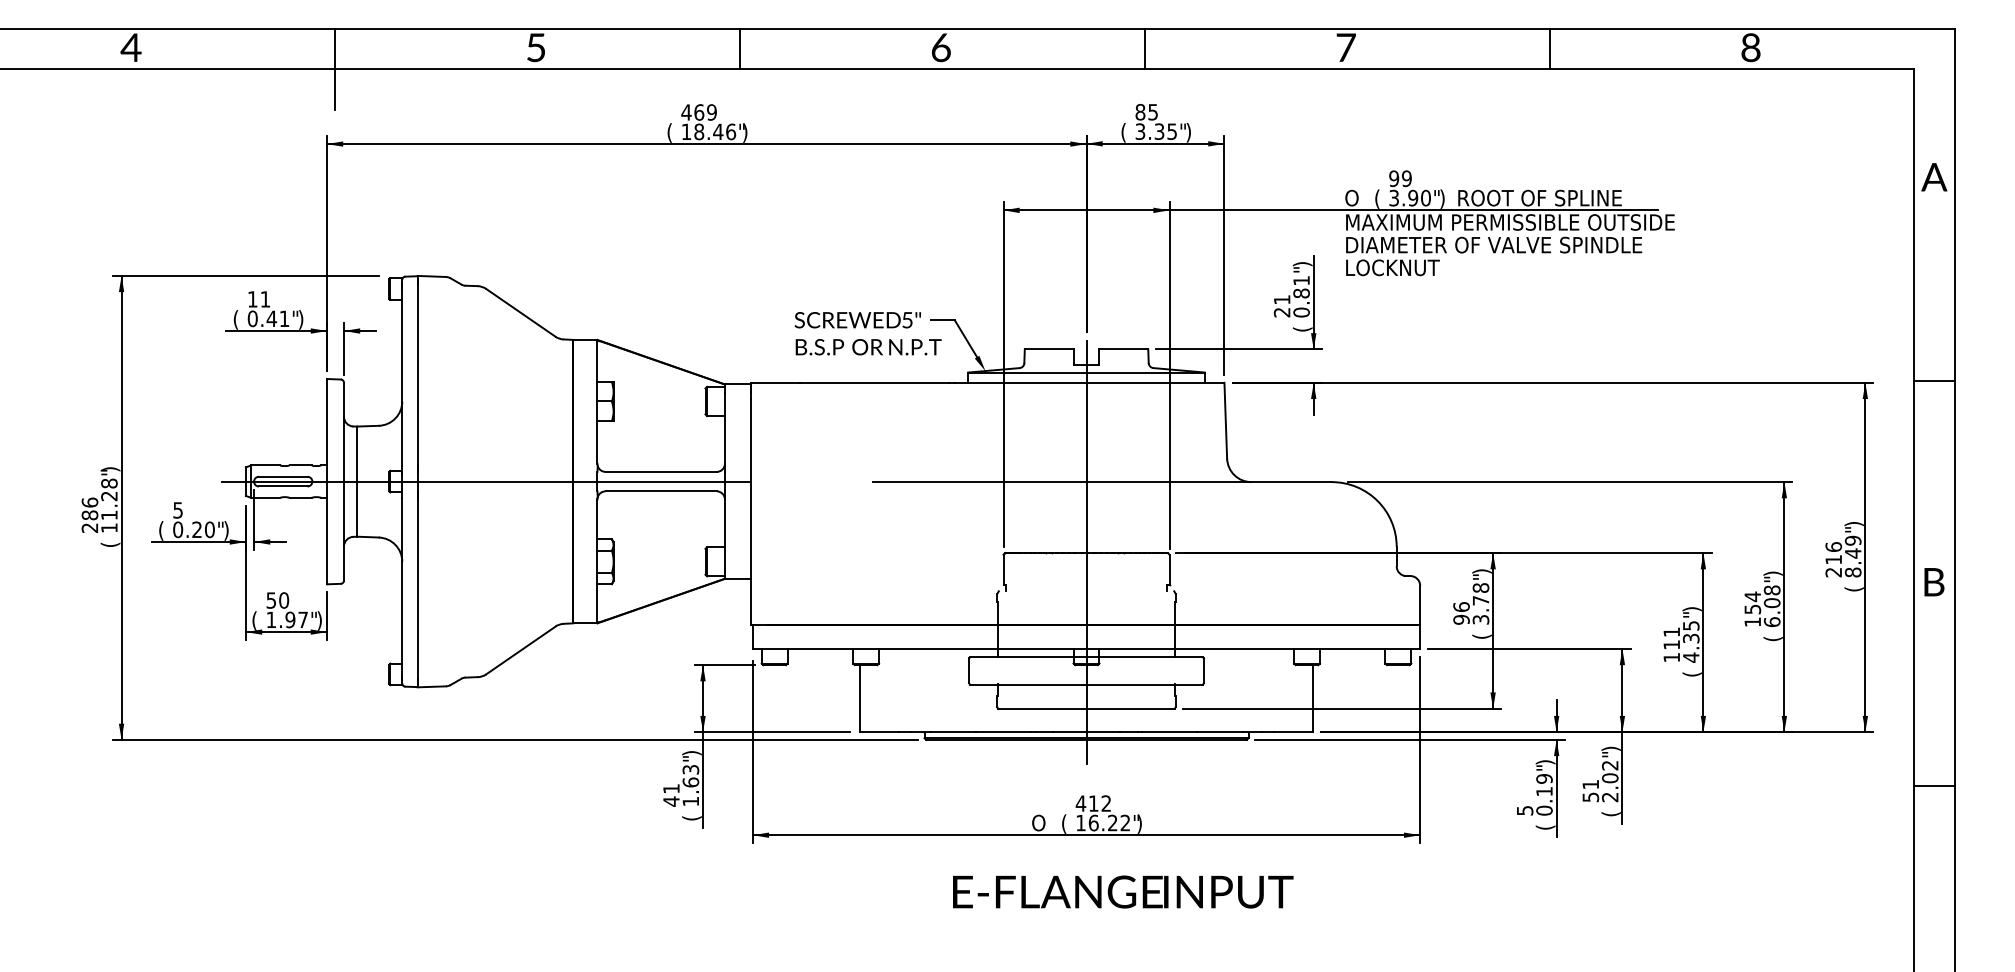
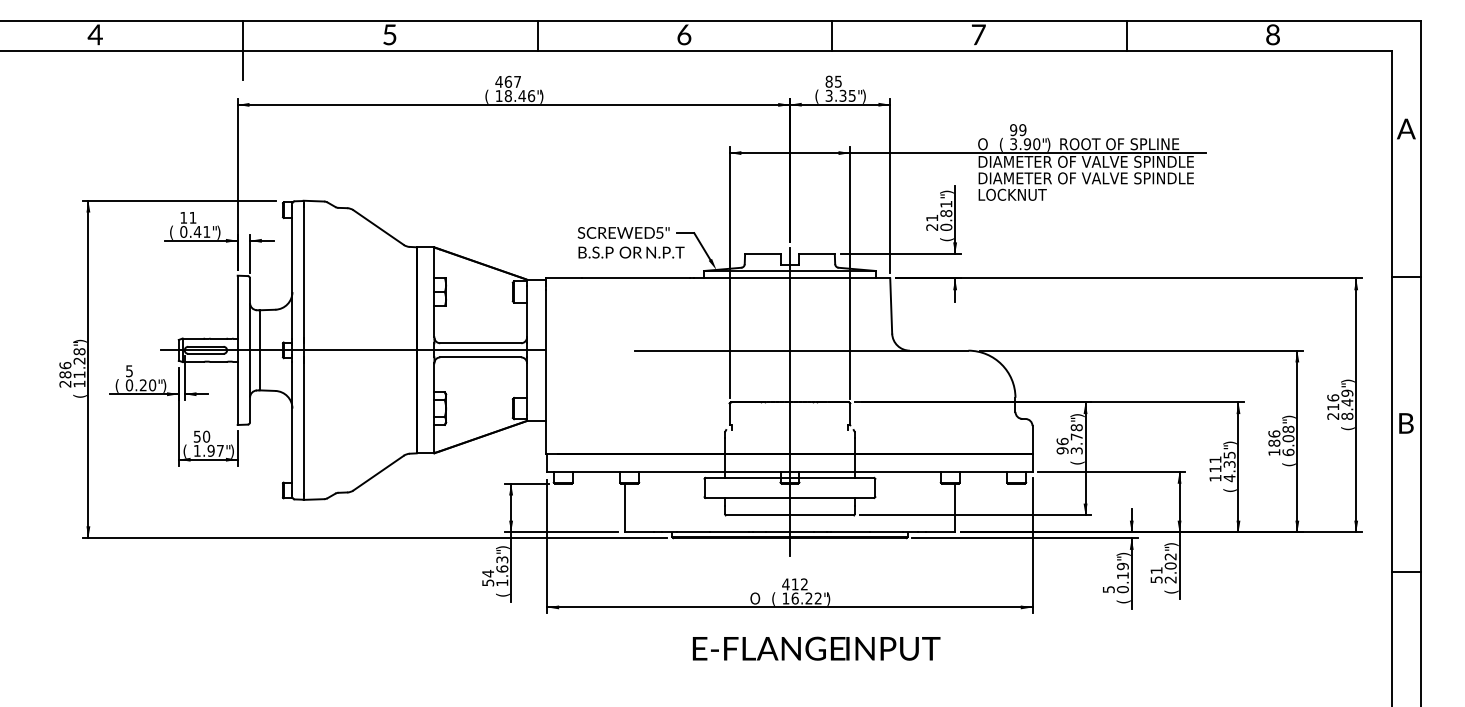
text: (711, 111) -> (517, 81), 469 -> 467
text: (1510, 221) -> (1098, 161), MAXIMUM PERMISSIBLE OUTSIDE -> DIAMETER OF VALVE SPINDLE
text: (1752, 602) -> (1274, 438), 154 -> 186
text: (671, 794) -> (488, 577), 41 -> 54

